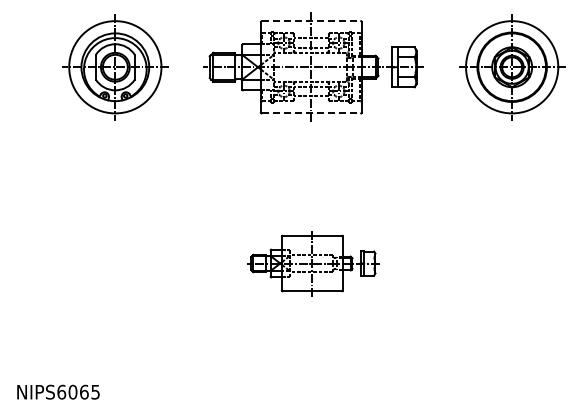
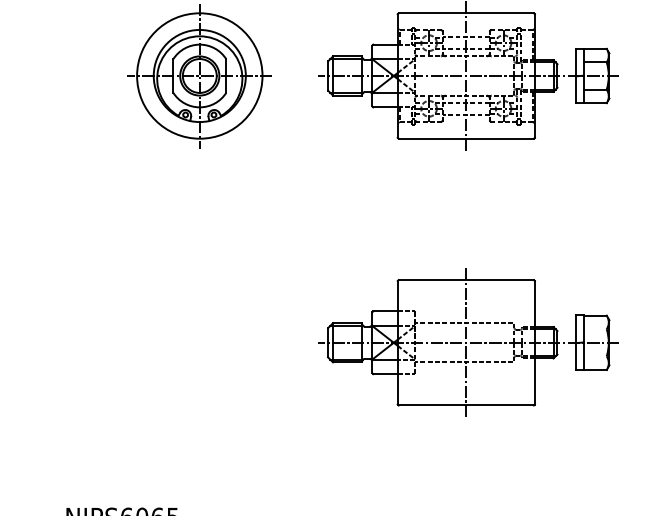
line: (311, 21) -> (466, 13), dashed -> solid
line: (311, 113) -> (466, 138), dashed -> solid
part: (313, 263) -> (469, 342), size x1.67

